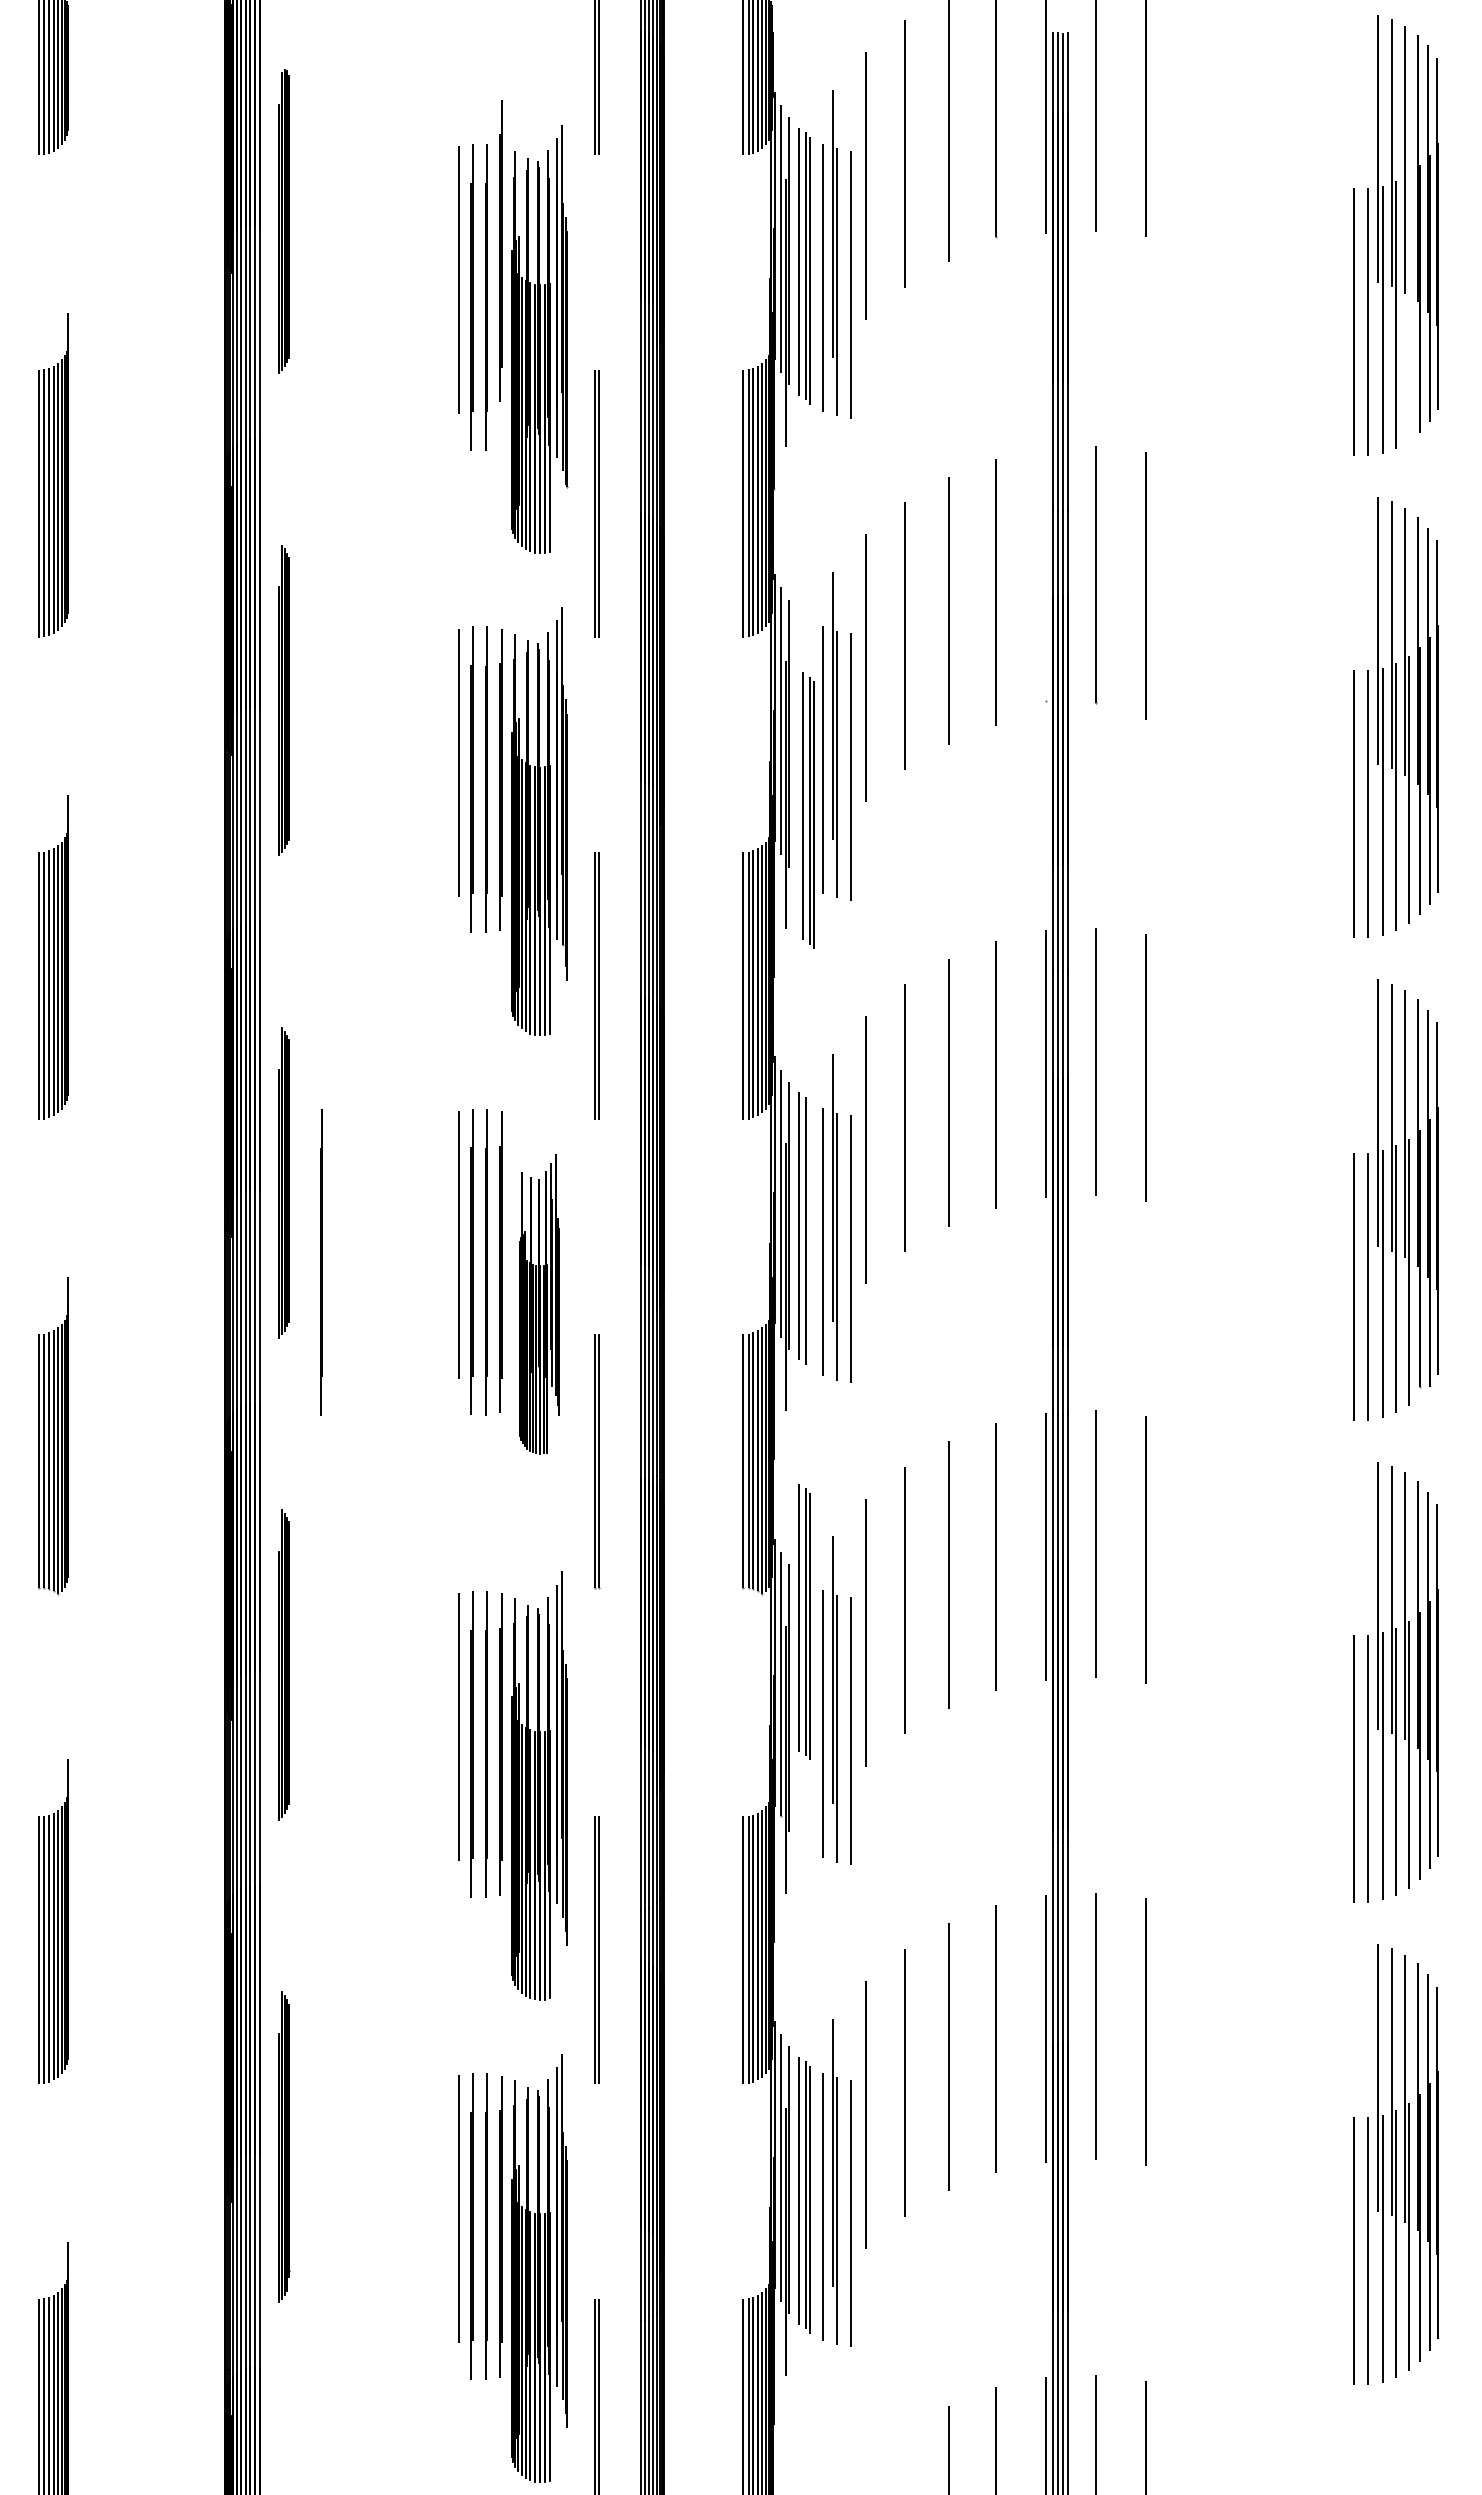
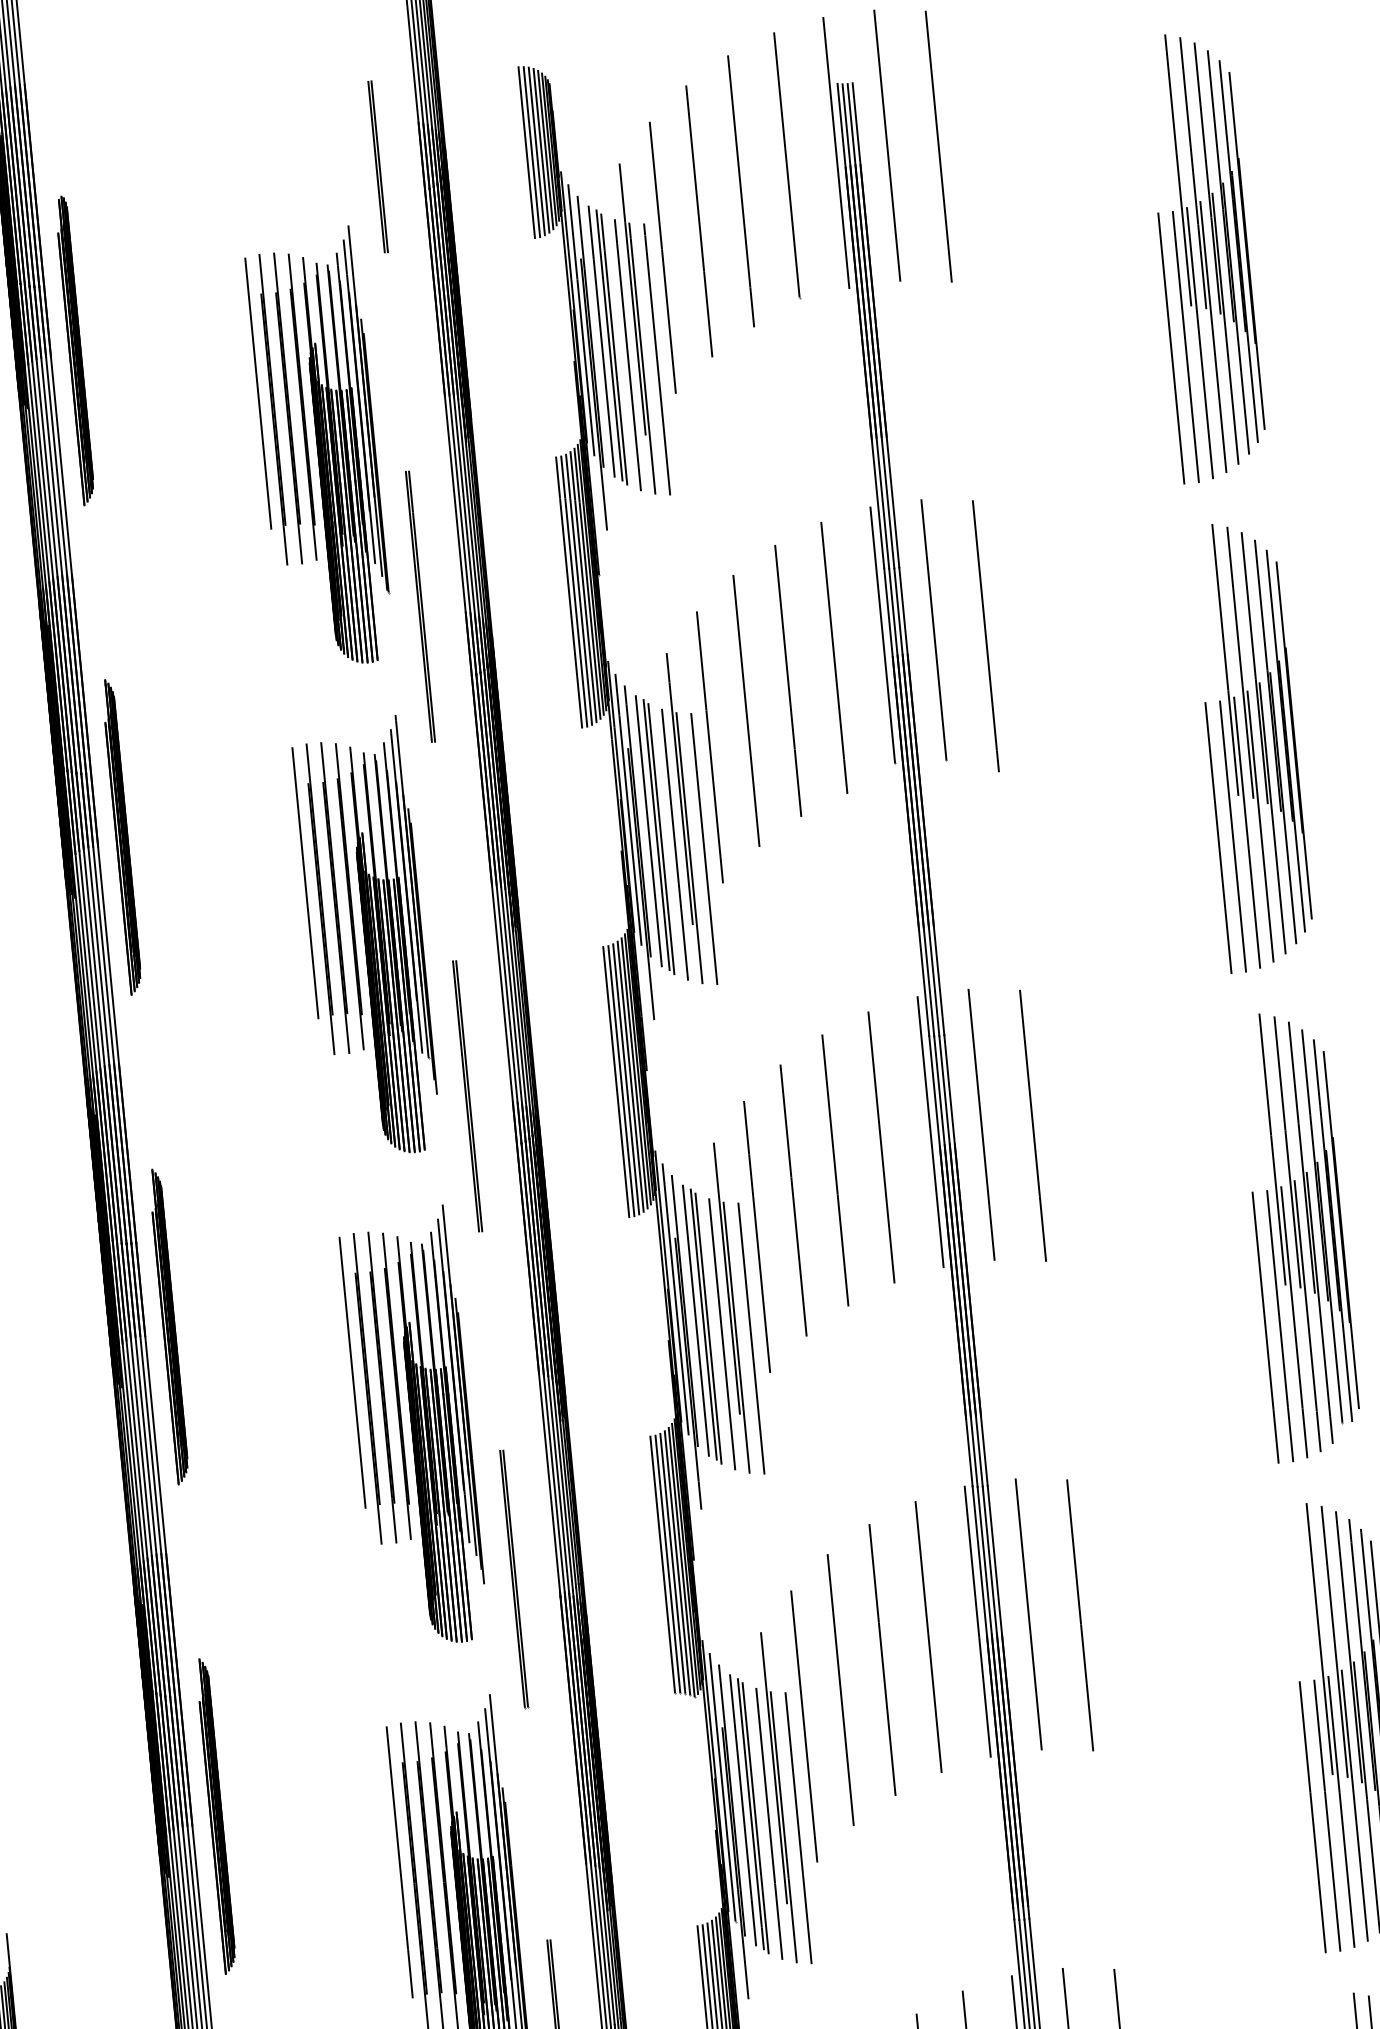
line: (500, 250) -> (302, 406), moved
line: (1408, 307) -> (1225, 328), added
line: (1045, 574) -> (882, 634), added
part: (808, 810) -> (655, 835), moved
line: (810, 1235) -> (708, 1328), added
line: (321, 1262) -> (214, 1404), removed
part: (539, 1303) -> (440, 1424), size x1.43
part: (804, 1621) -> (749, 1813), moved

